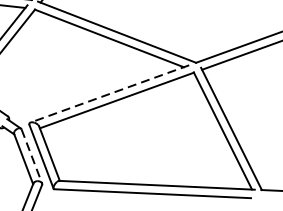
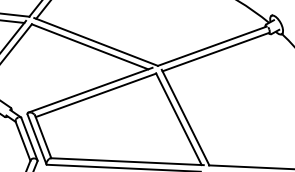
line: (109, 94) -> (90, 90), dashed -> solid
line: (31, 156) -> (29, 139), dashed -> solid

